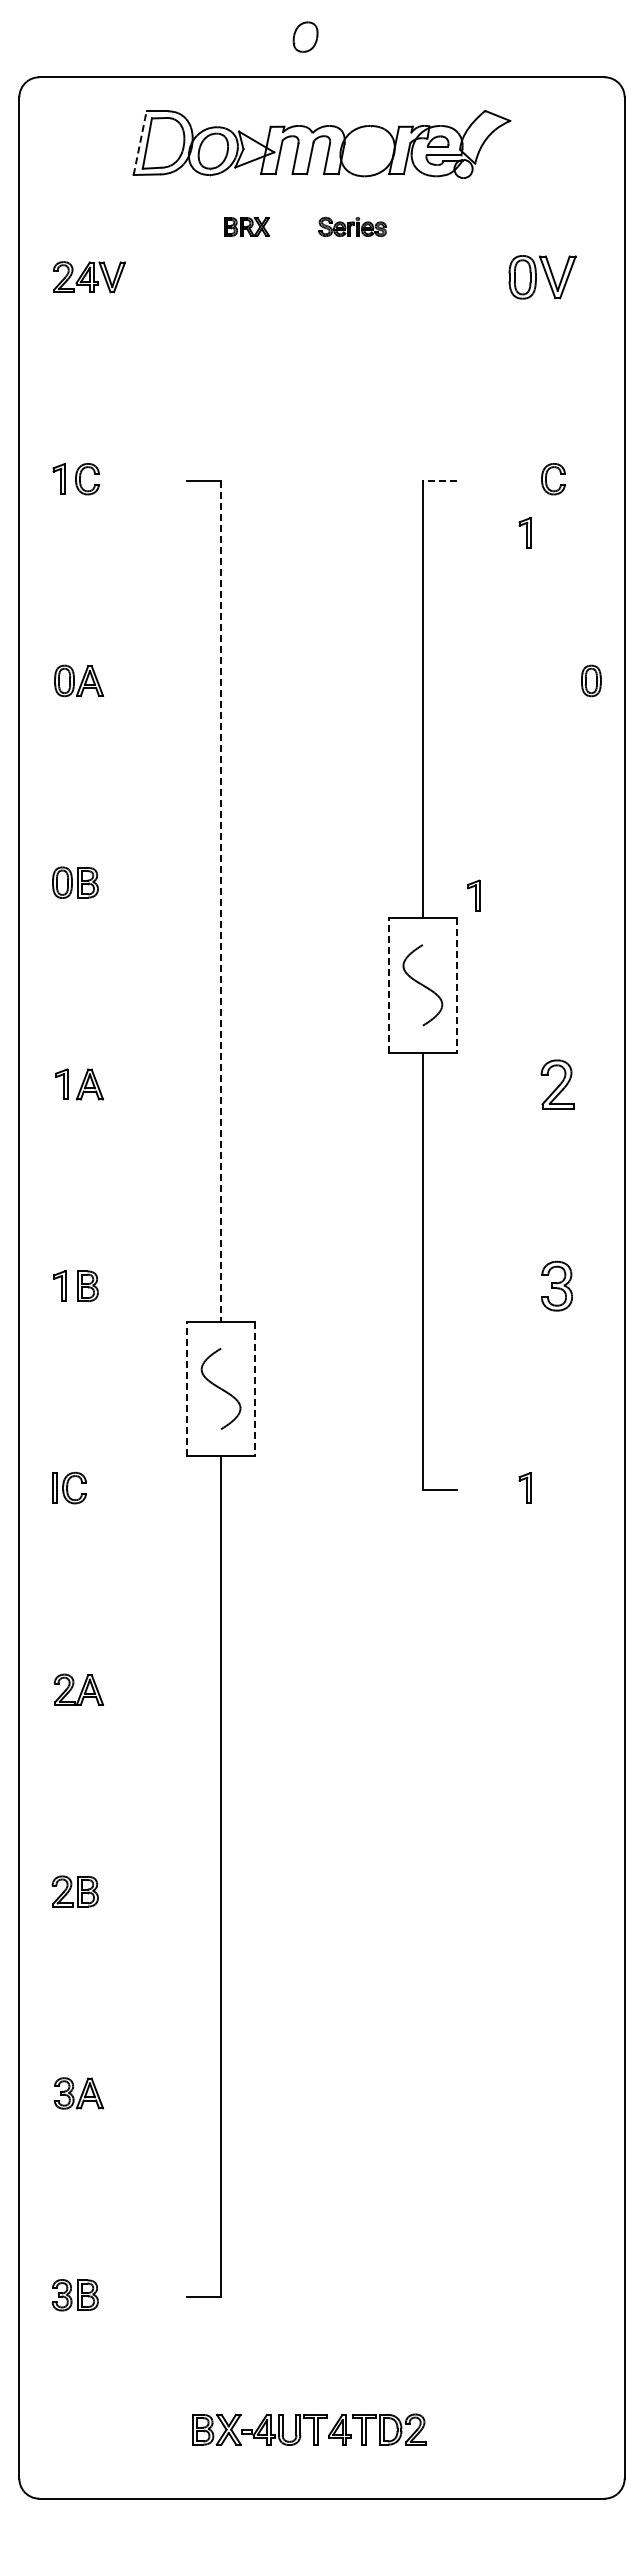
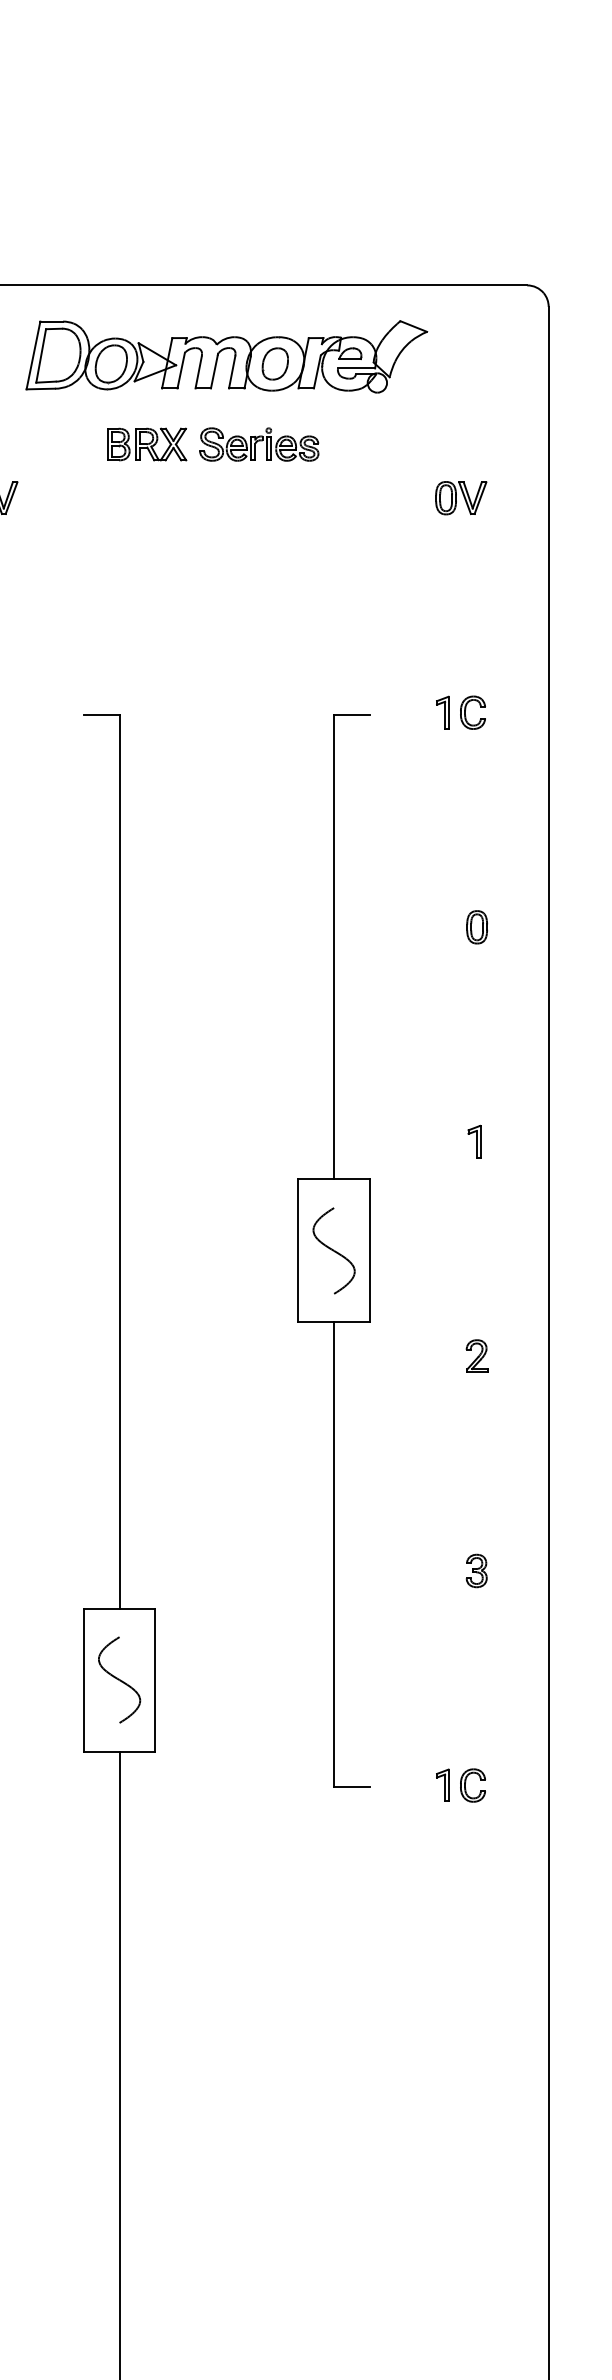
part: (305, 36) -> (275, 363), moved
line: (140, 143) -> (33, 355), dashed -> solid
part: (246, 226) -> (146, 444), size x1.67
part: (352, 226) -> (259, 444), size x1.67
part: (541, 277) -> (460, 498), size x0.71
line: (439, 480) -> (351, 714), dashed -> solid
part: (524, 532) -> (442, 712), moved
part: (591, 680) -> (477, 926), moved
part: (473, 895) -> (474, 1141), moved
line: (221, 901) -> (119, 1161), dashed -> solid
line: (389, 984) -> (298, 1250), dashed -> solid
line: (456, 985) -> (369, 1251), dashed -> solid
part: (557, 1083) -> (477, 1355), size x0.62
part: (556, 1286) -> (476, 1571), size x0.62
line: (187, 1388) -> (83, 1679), dashed -> solid
line: (254, 1389) -> (155, 1680), dashed -> solid
part: (546, 1488) -> (465, 1785), added

